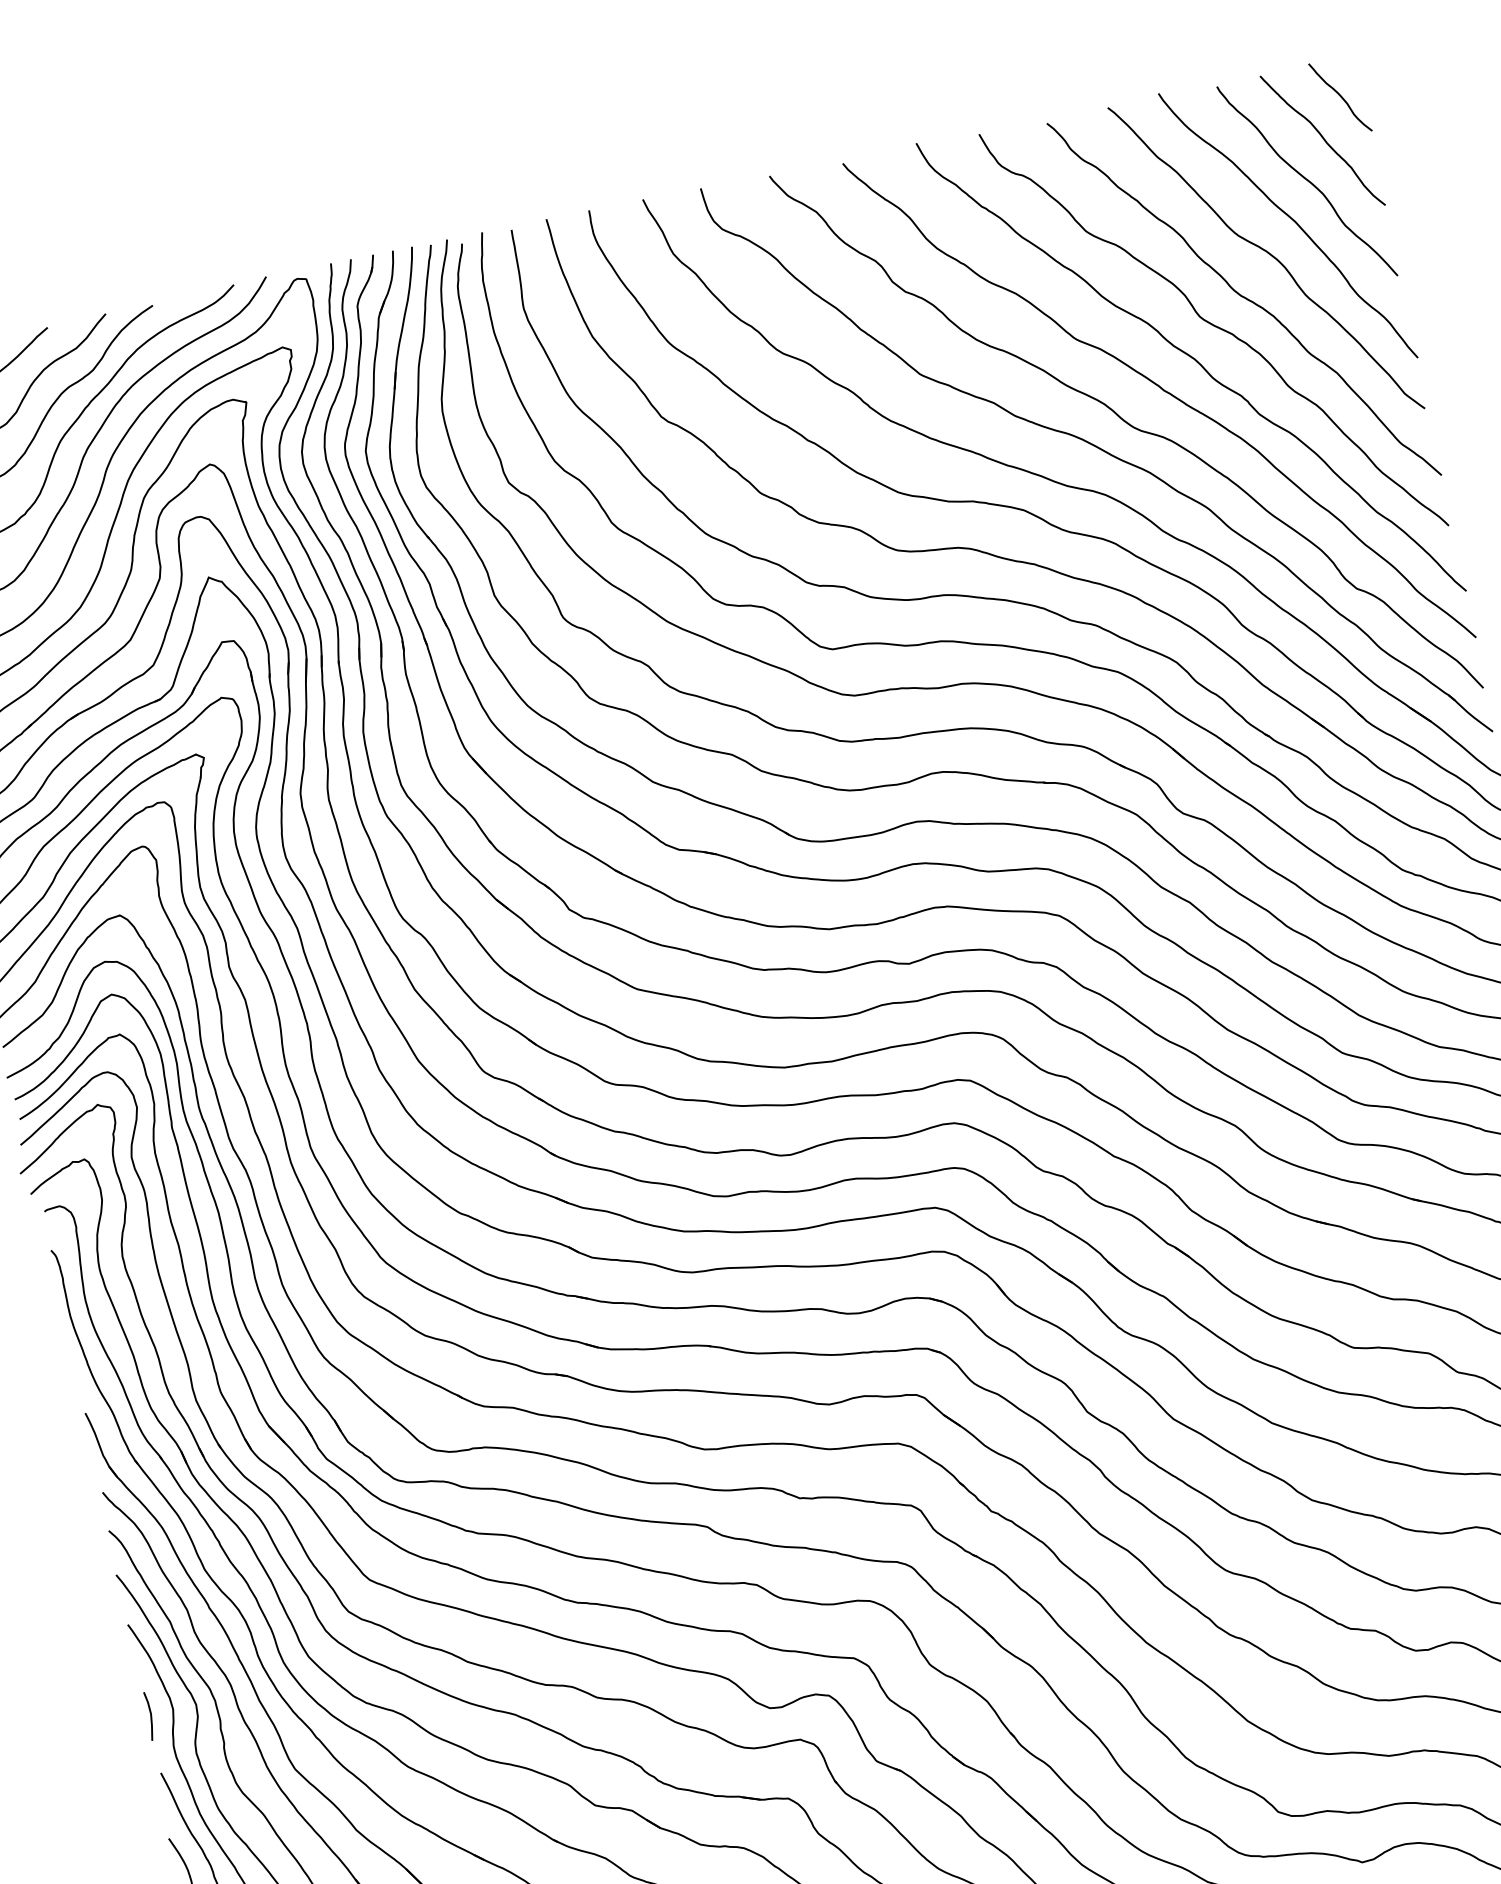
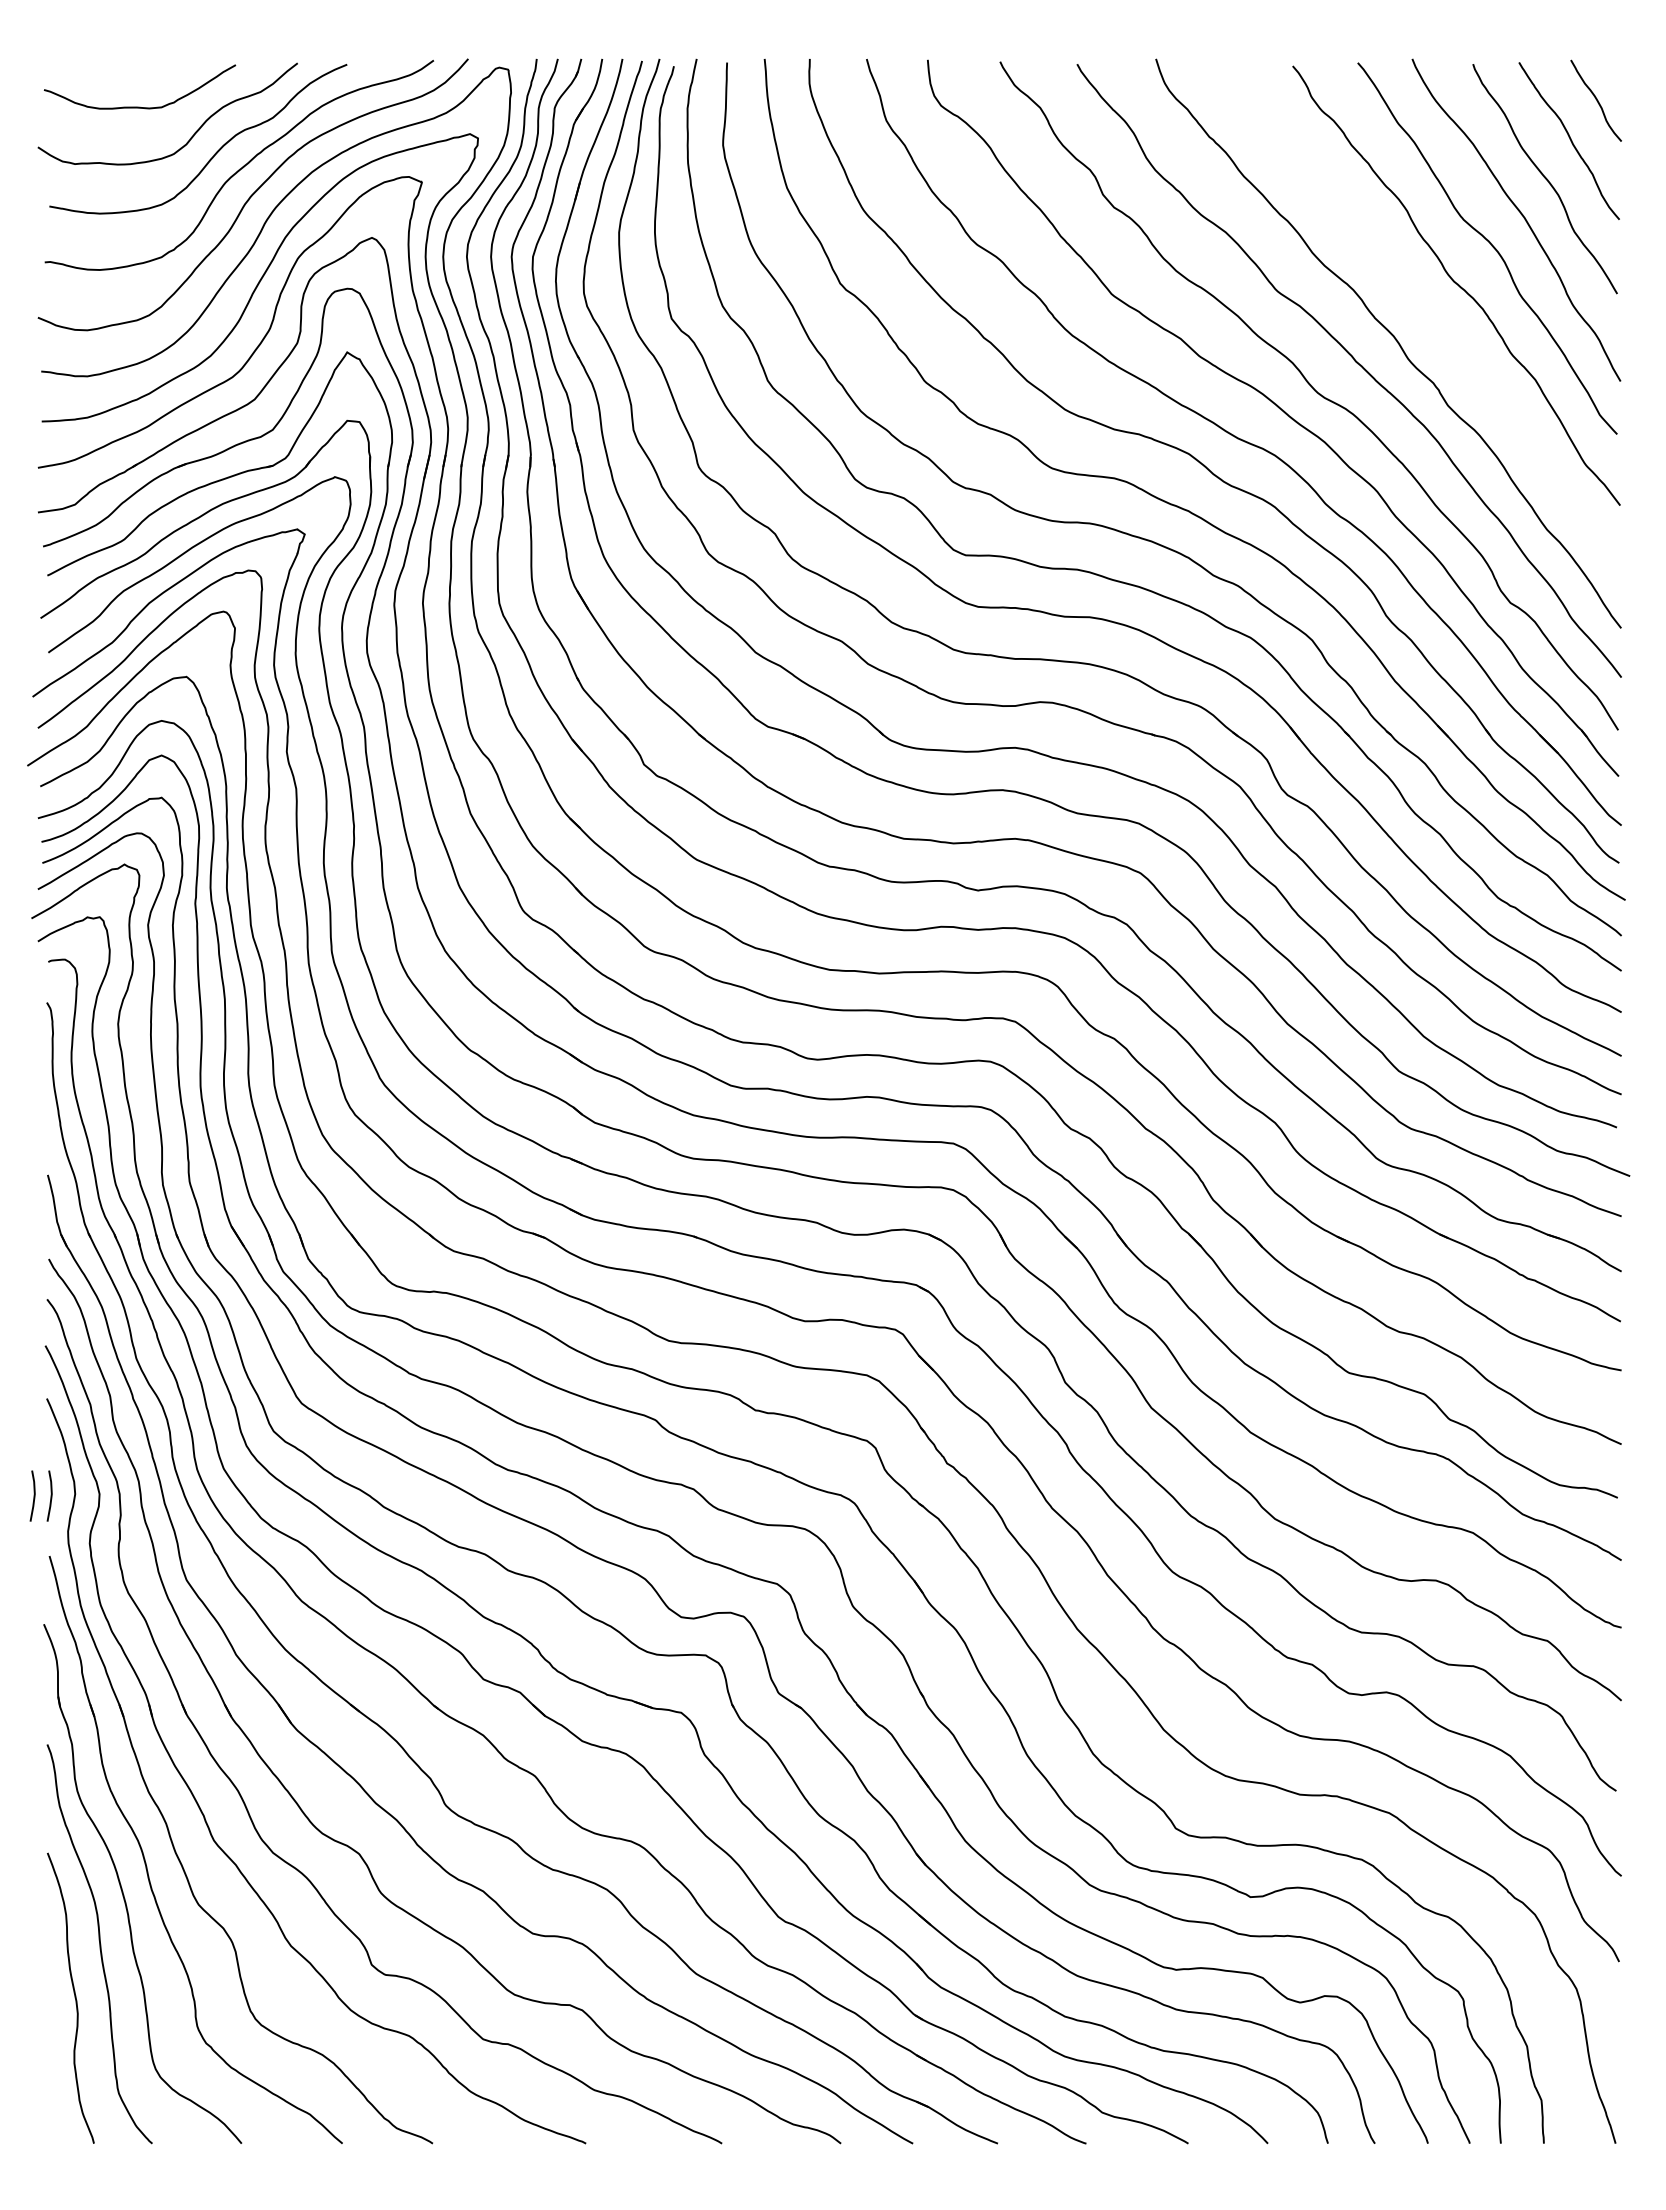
curve: (1215, 327) -> (1421, 308), removed
line: (133, 1718) -> (33, 1495), added

